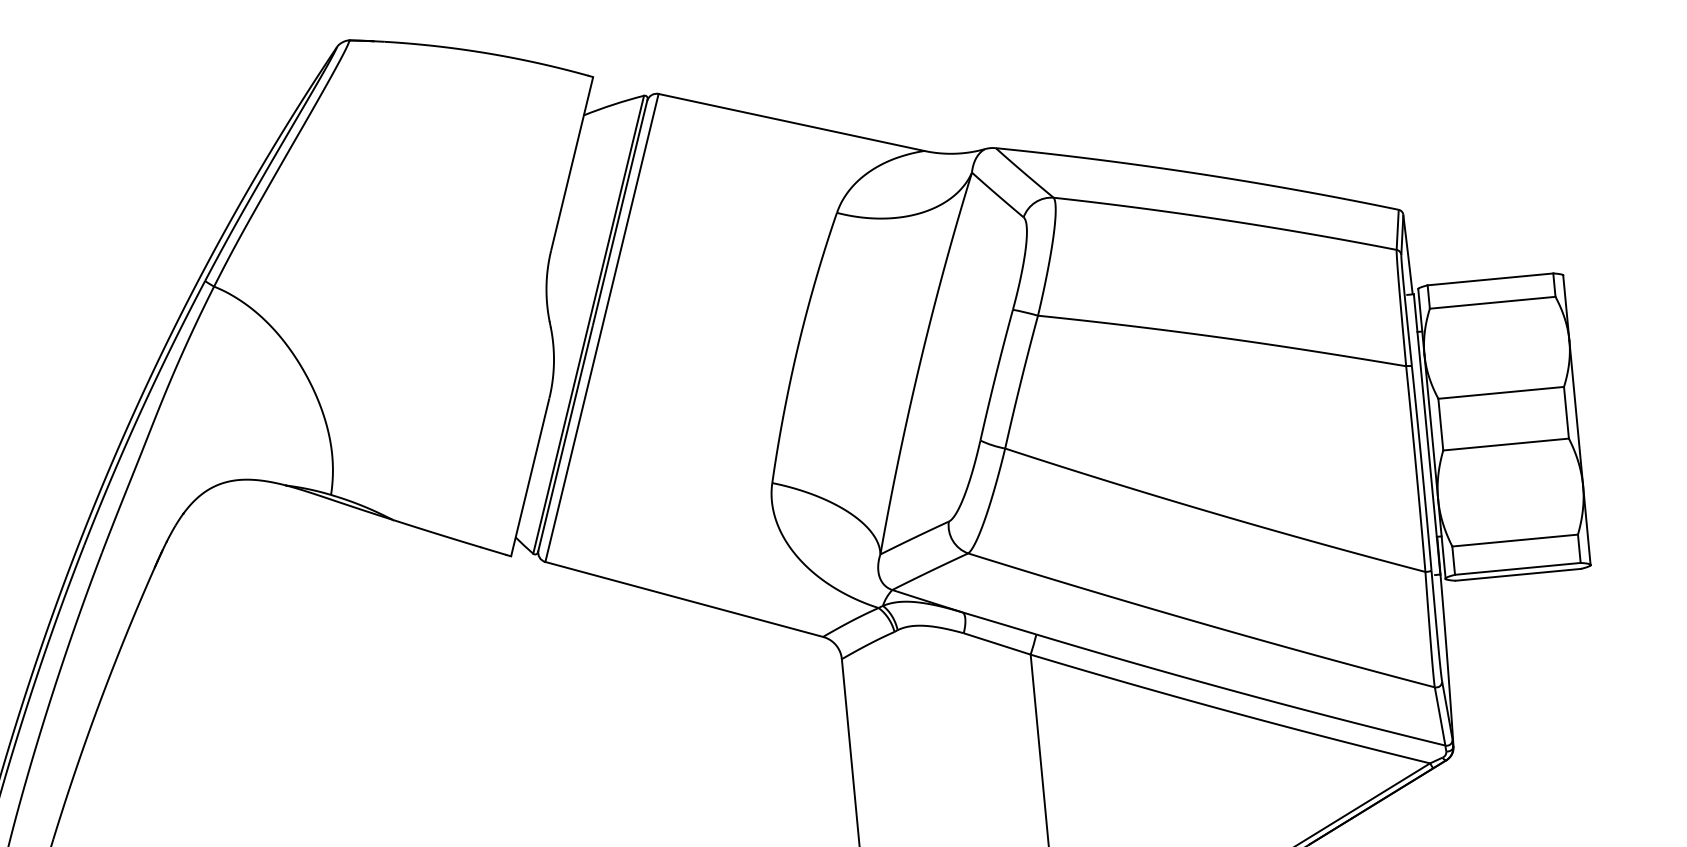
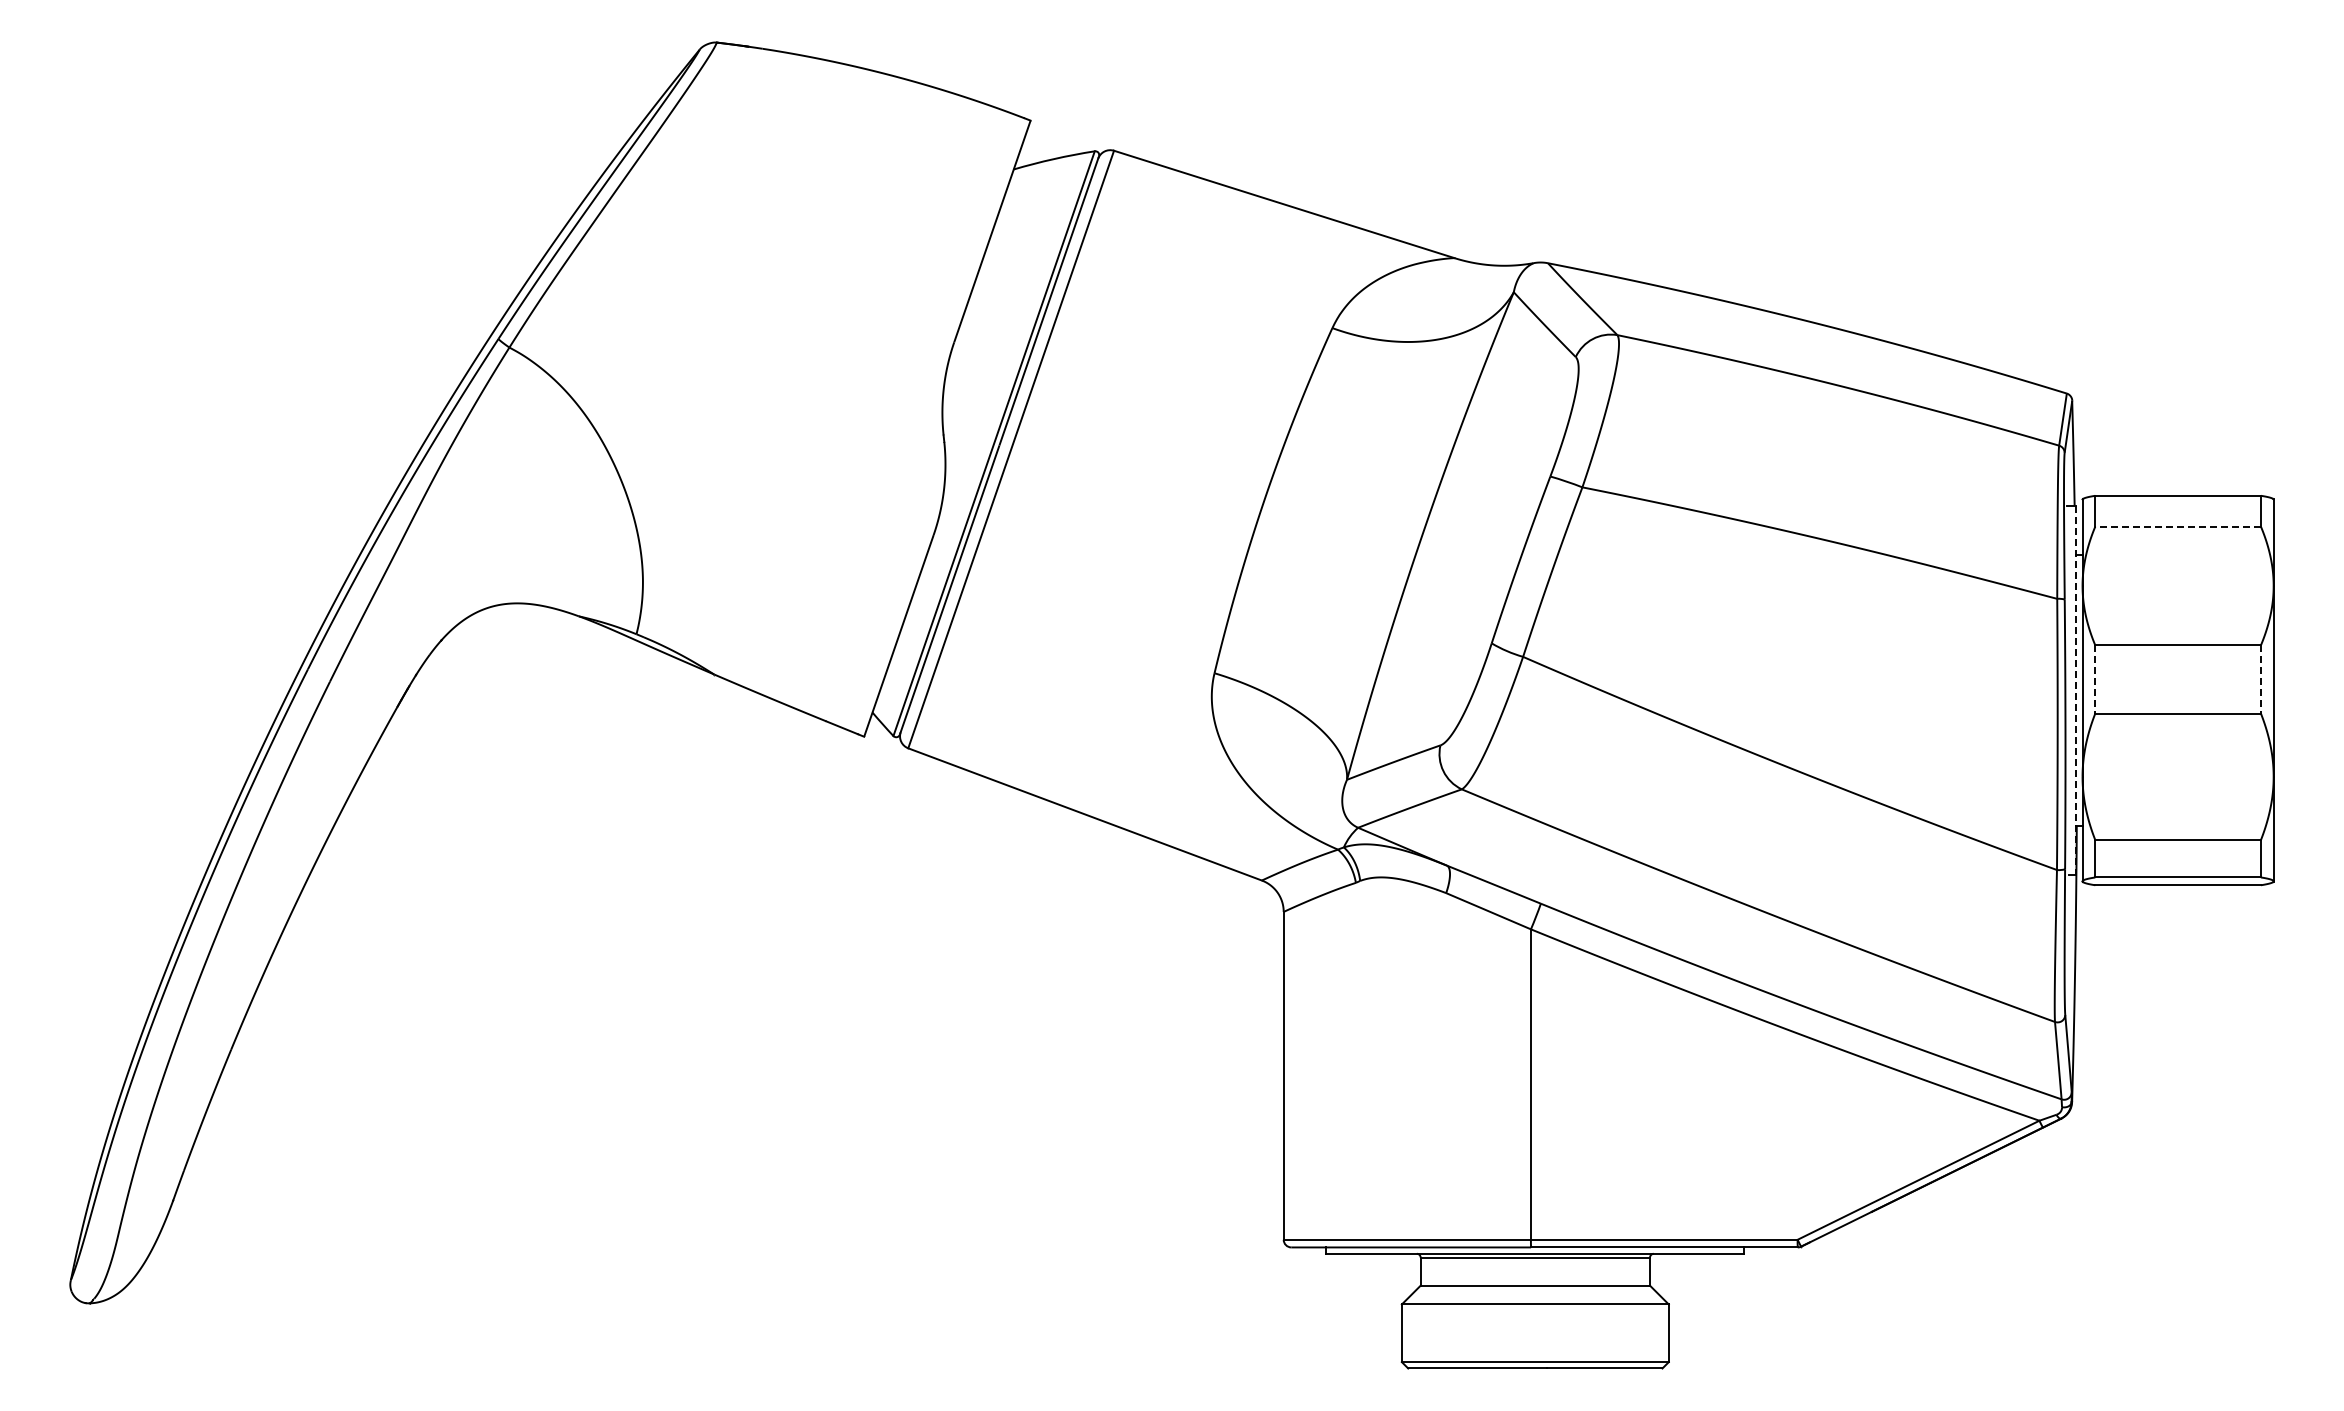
line: (1492, 302) -> (2178, 526), solid -> dashed
line: (1566, 412) -> (2260, 679), solid -> dashed
line: (1440, 424) -> (2095, 679), solid -> dashed
line: (1427, 434) -> (2076, 690), solid -> dashed

